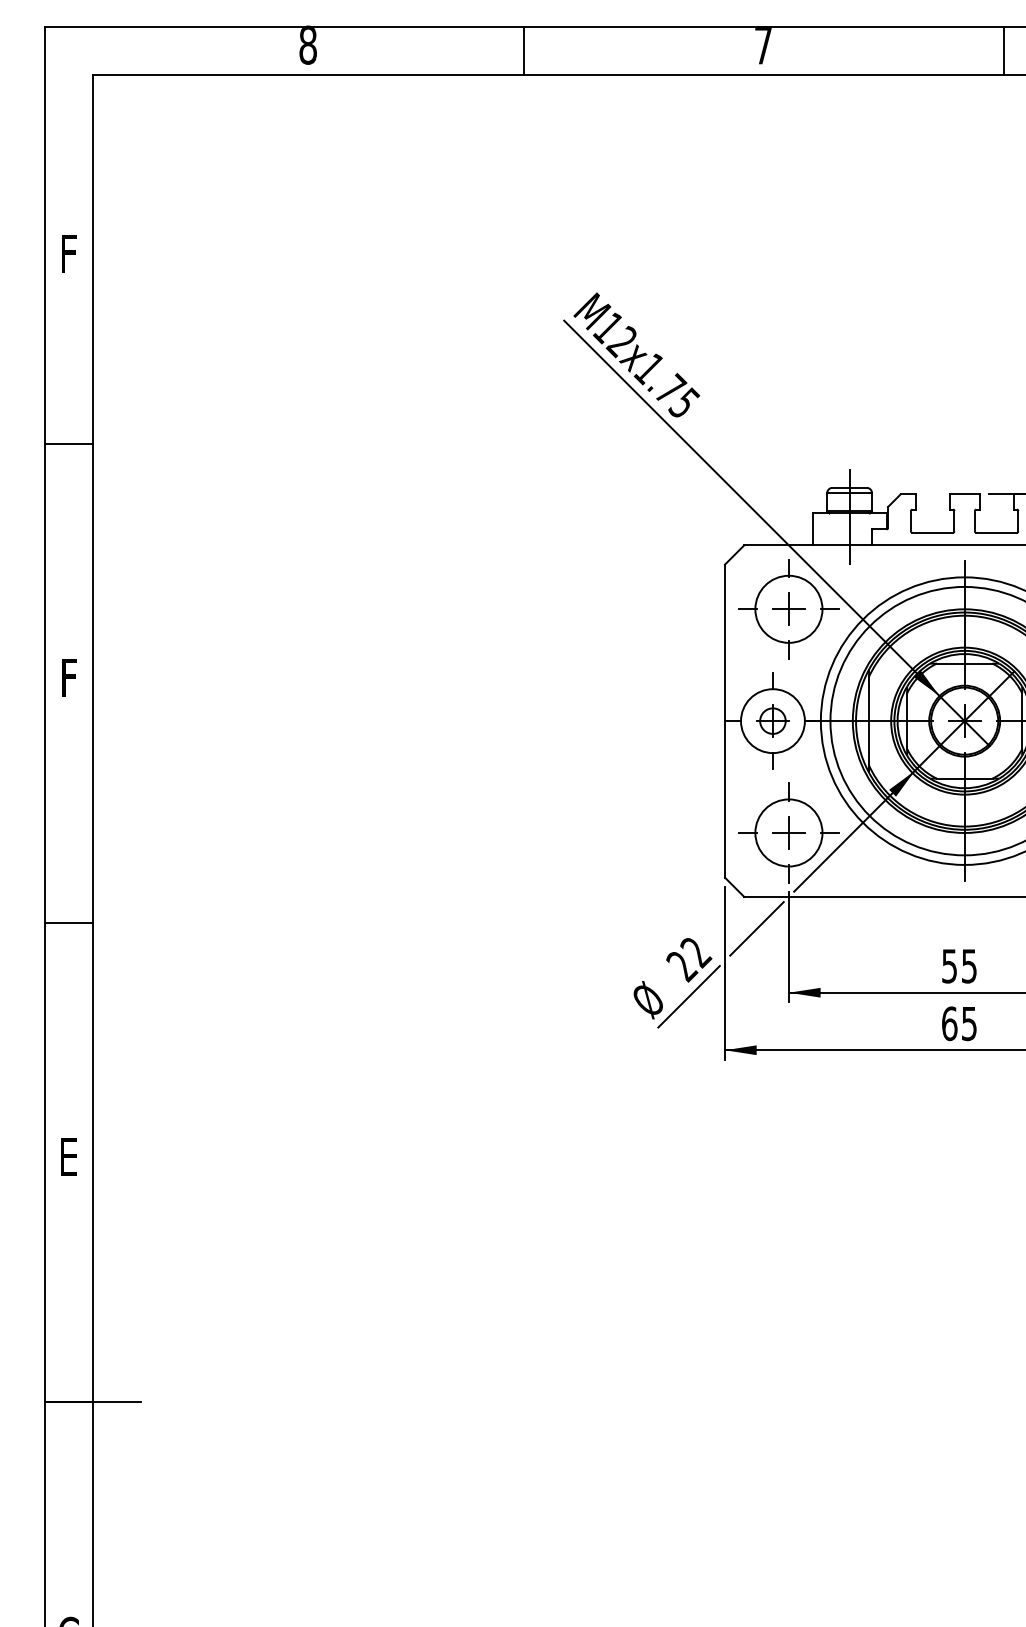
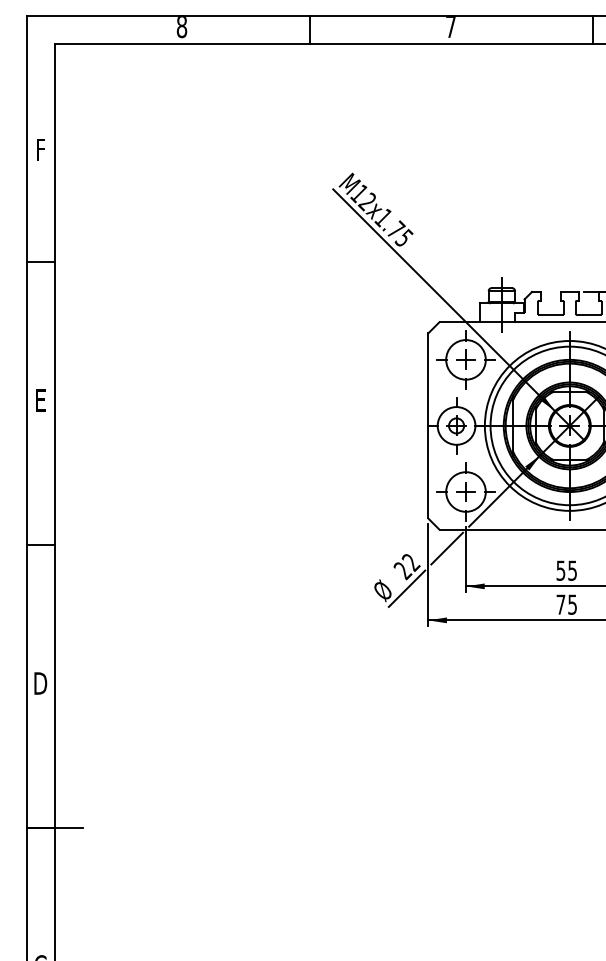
text: (68, 678) -> (40, 400), F -> E
text: (948, 1023) -> (560, 604), 65 -> 75
text: (68, 1157) -> (40, 683), E -> D

